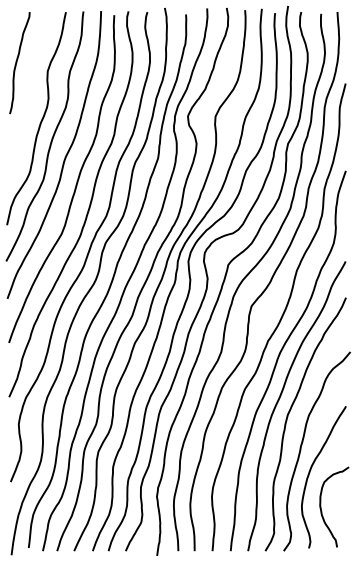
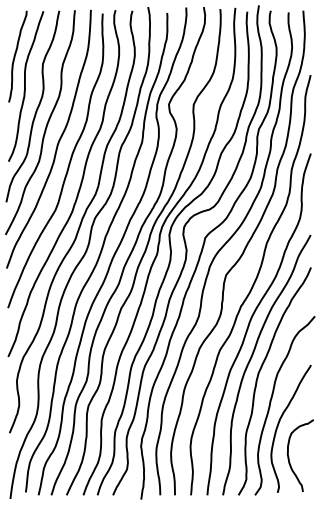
curve: (28, 96) -> (25, 86), added

